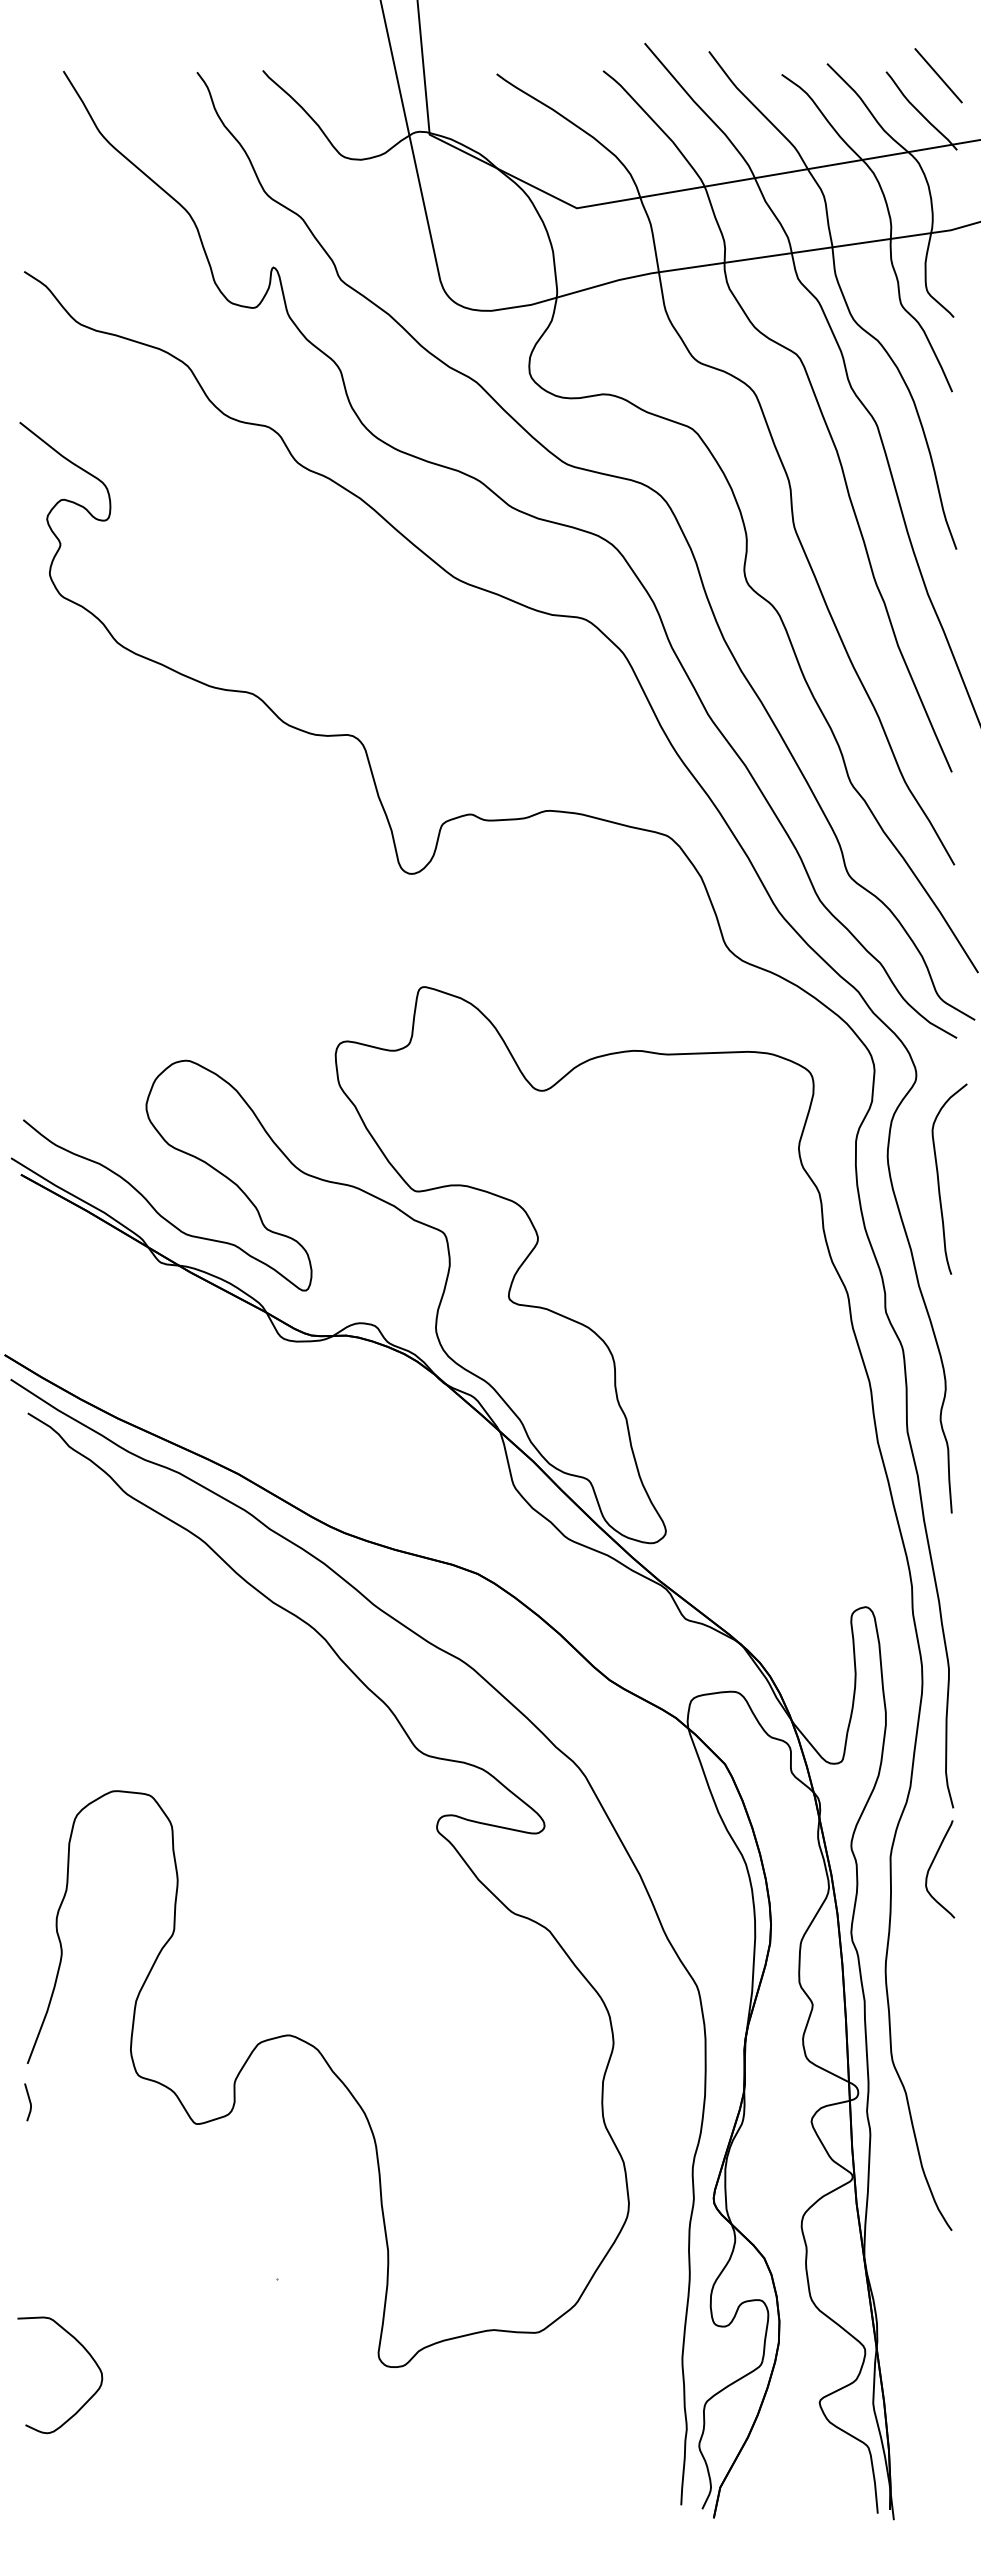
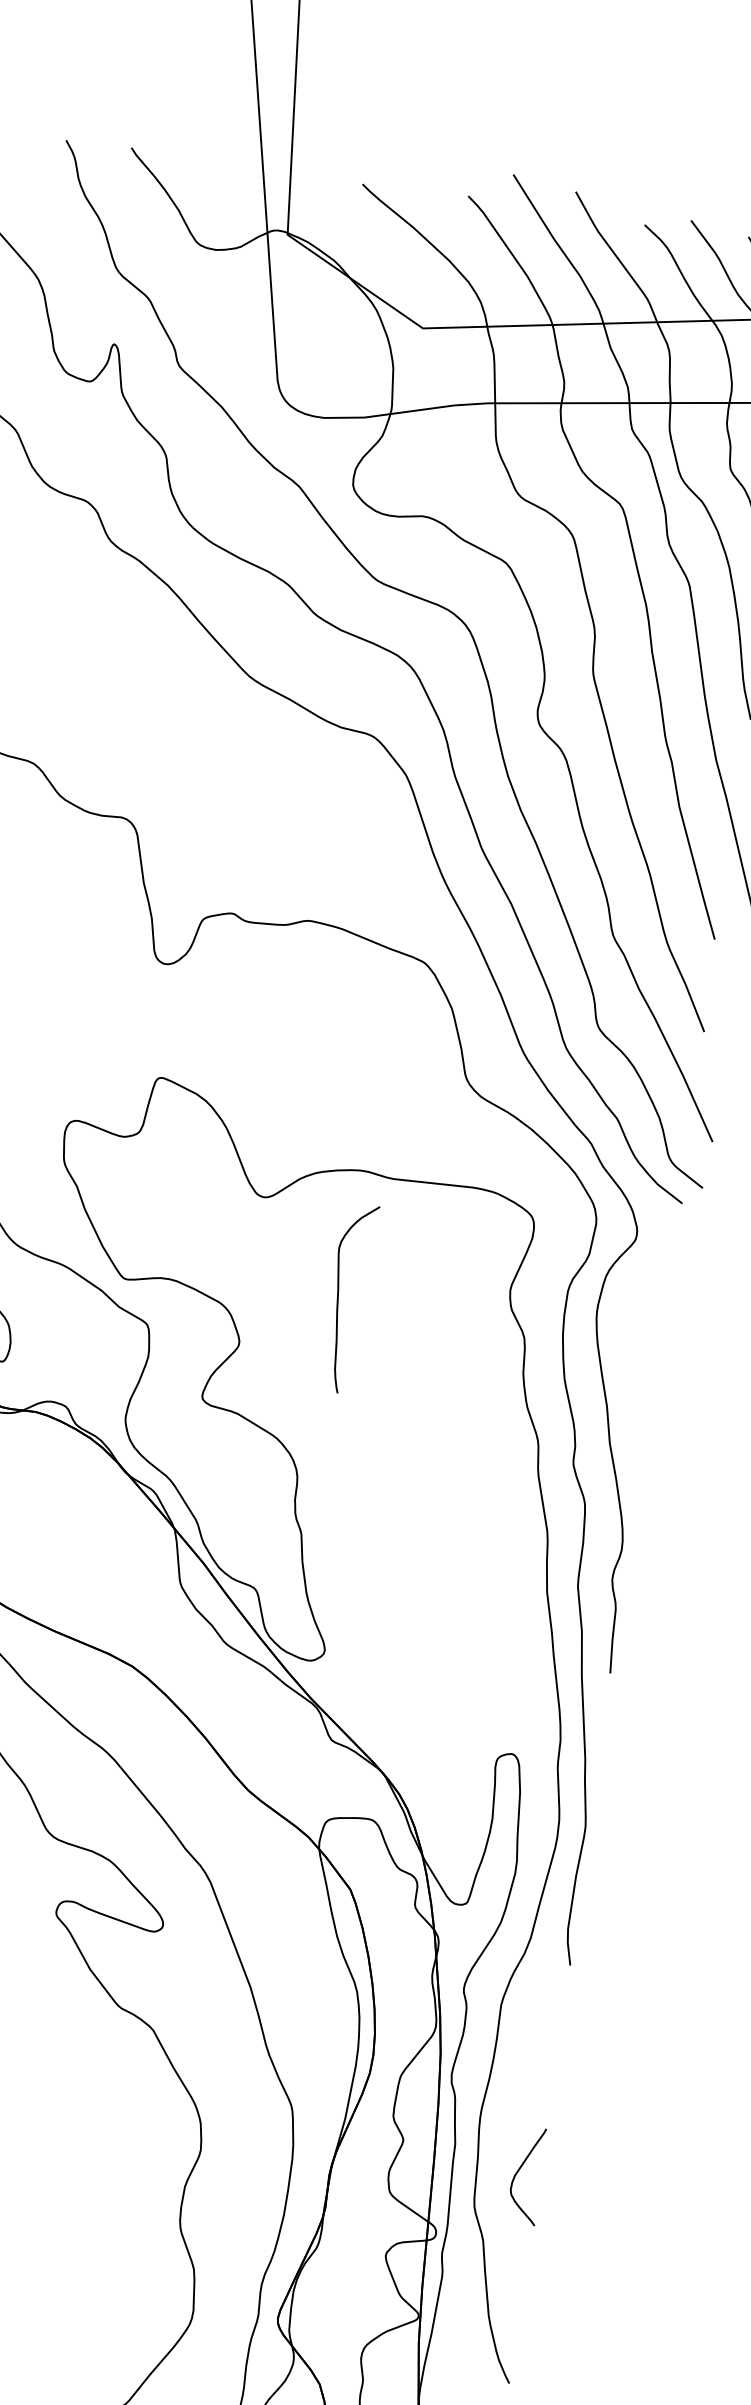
curve: (939, 1179) -> (339, 1297), moved
curve: (932, 1864) -> (520, 2169), moved

